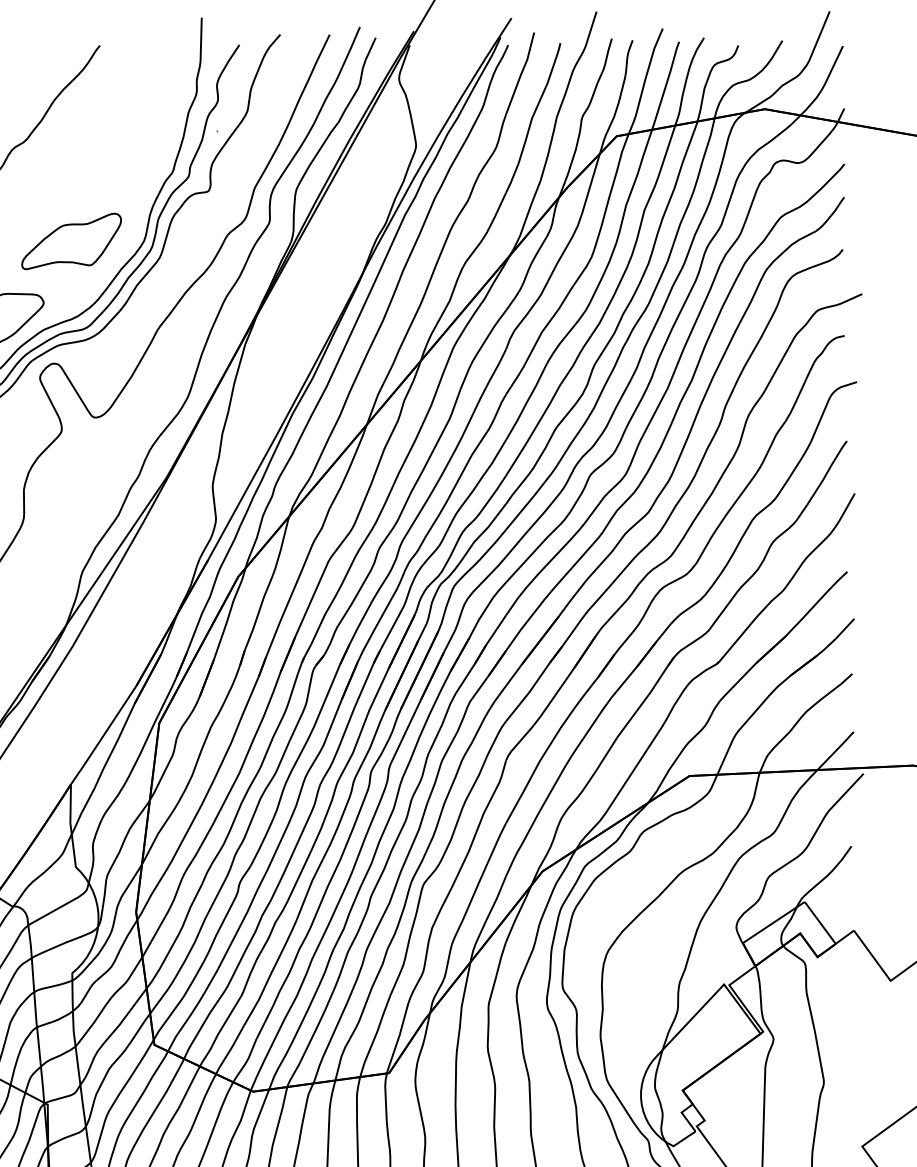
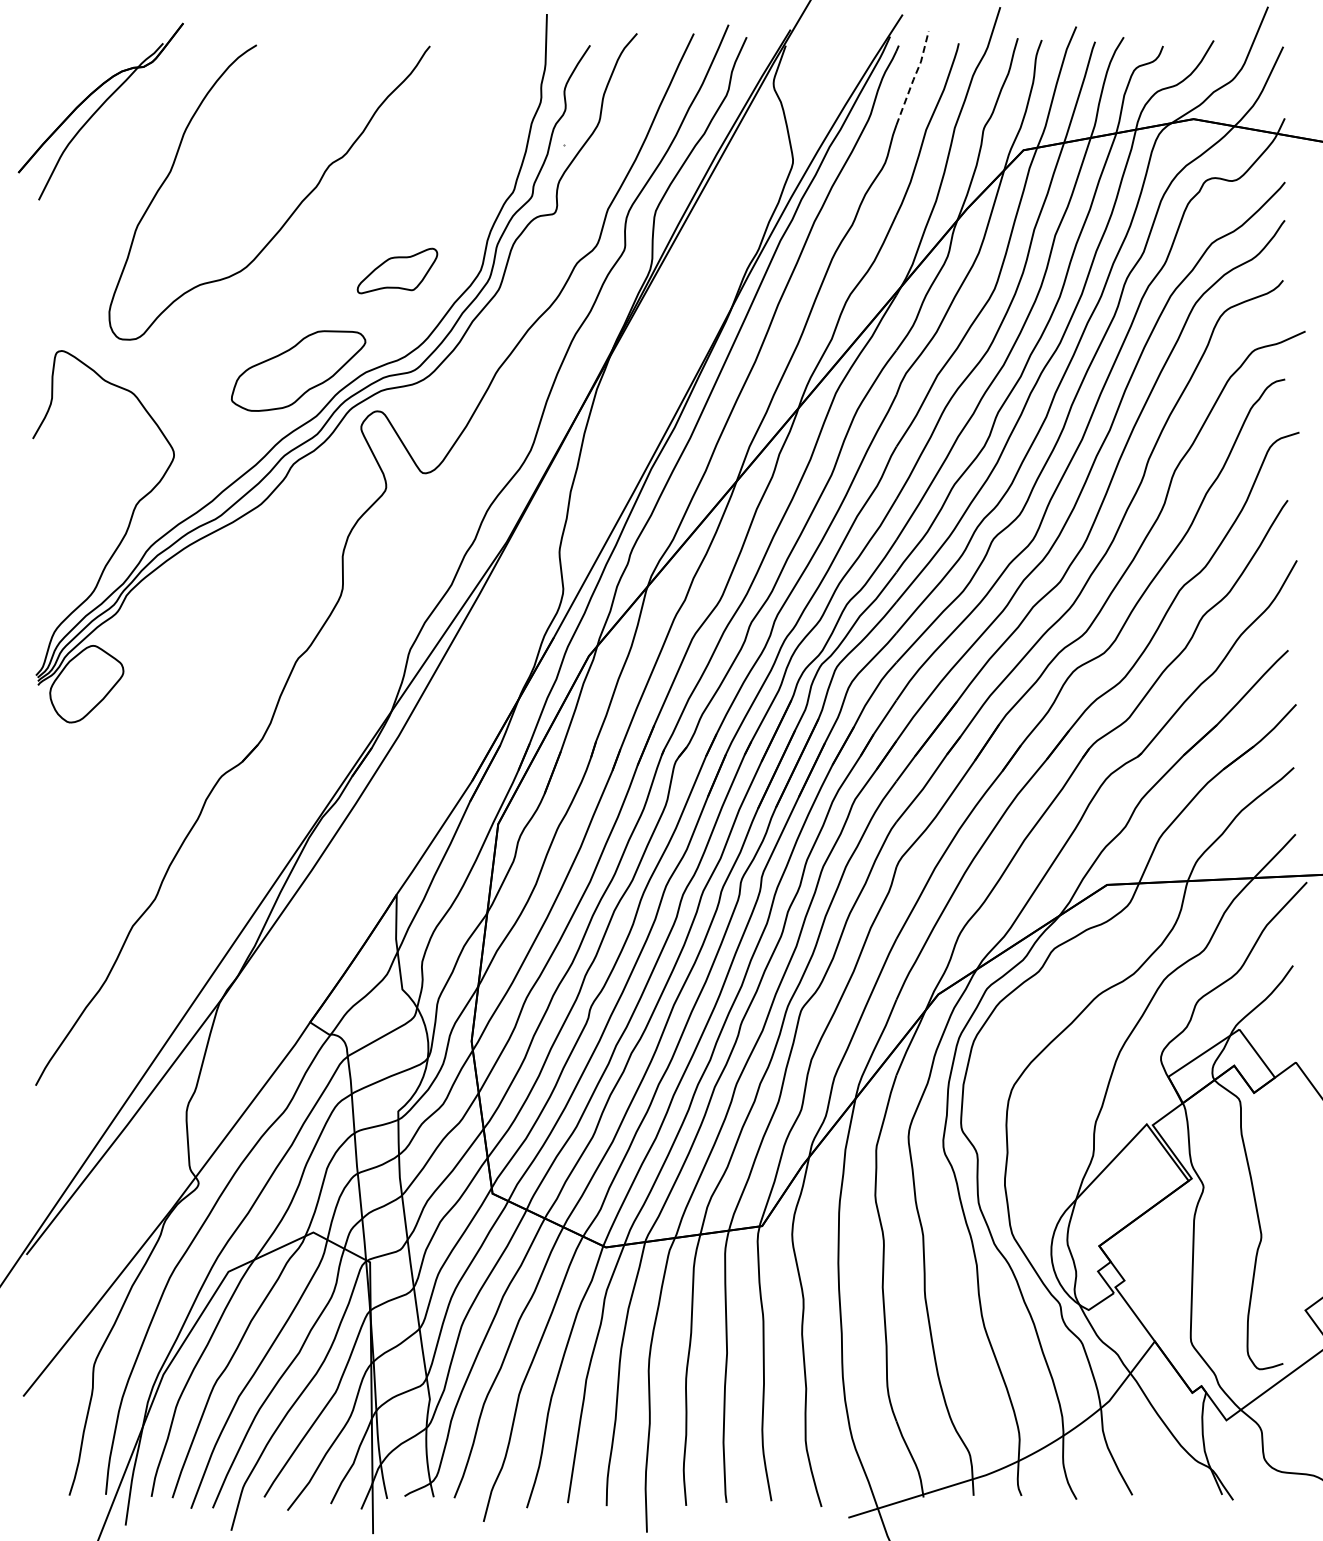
line: (521, 73) -> (914, 78), solid -> dashed
part: (71, 240) -> (397, 270), size x0.7

